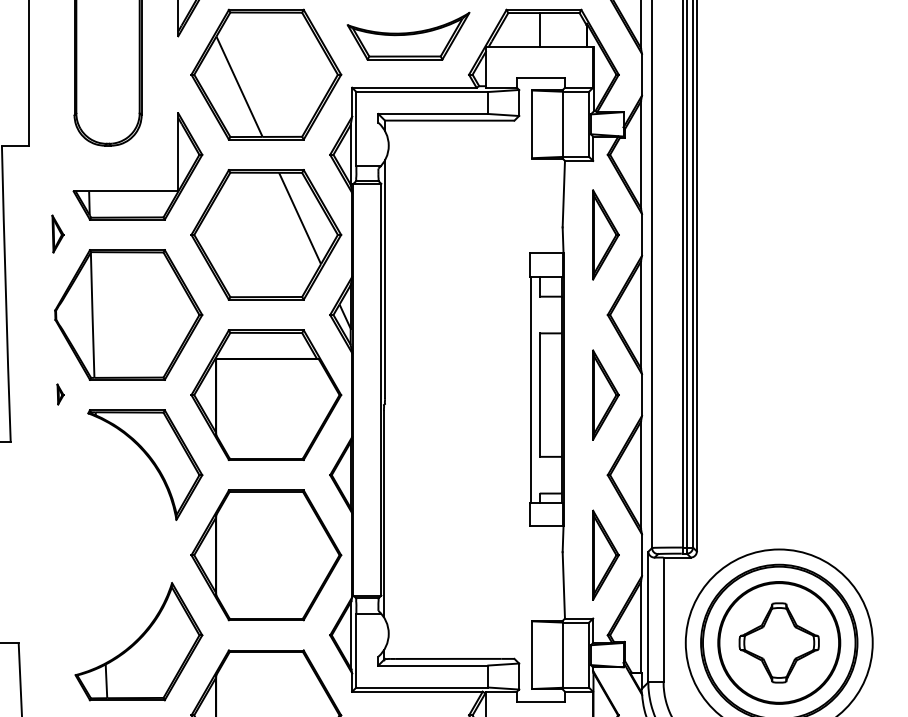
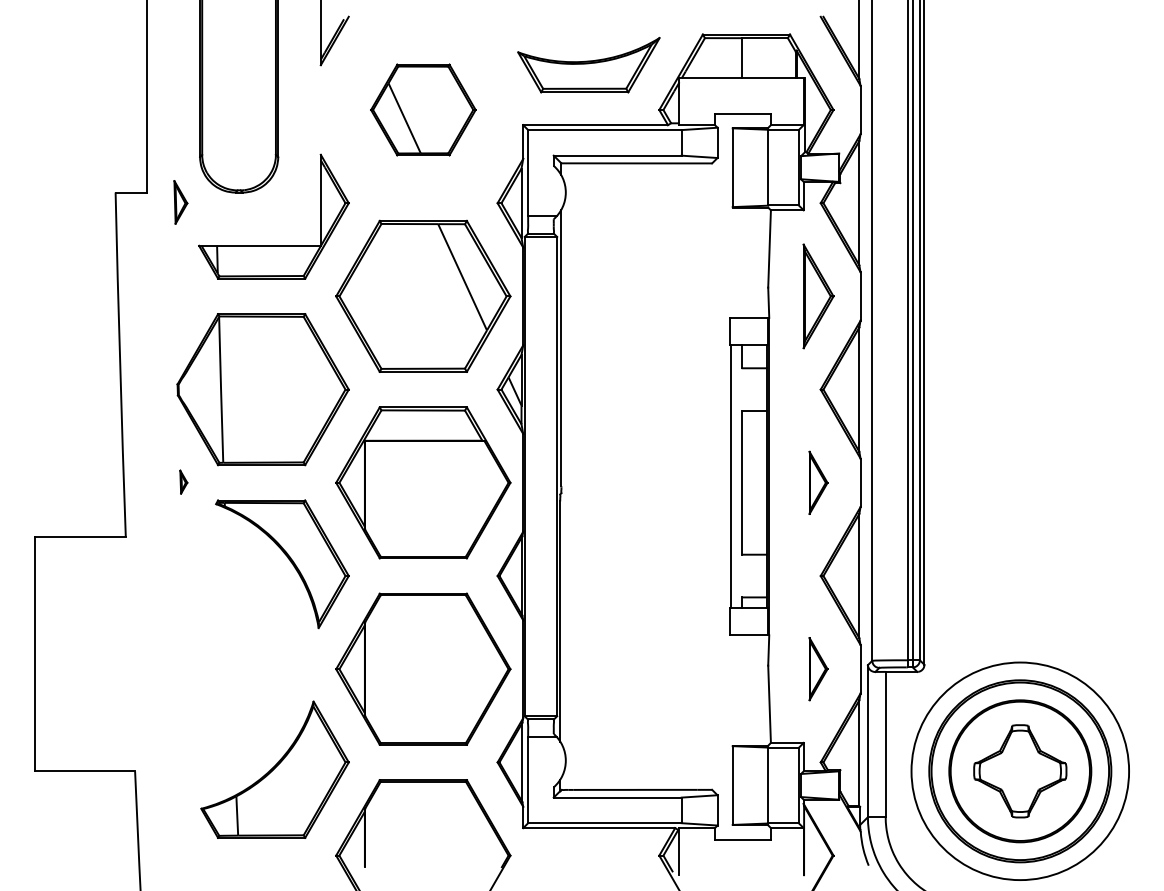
part: (266, 74) -> (423, 109), size x0.6
part: (57, 234) -> (180, 202), moved
part: (605, 394) -> (818, 482), size x0.6
part: (605, 554) -> (818, 668), size x0.6

